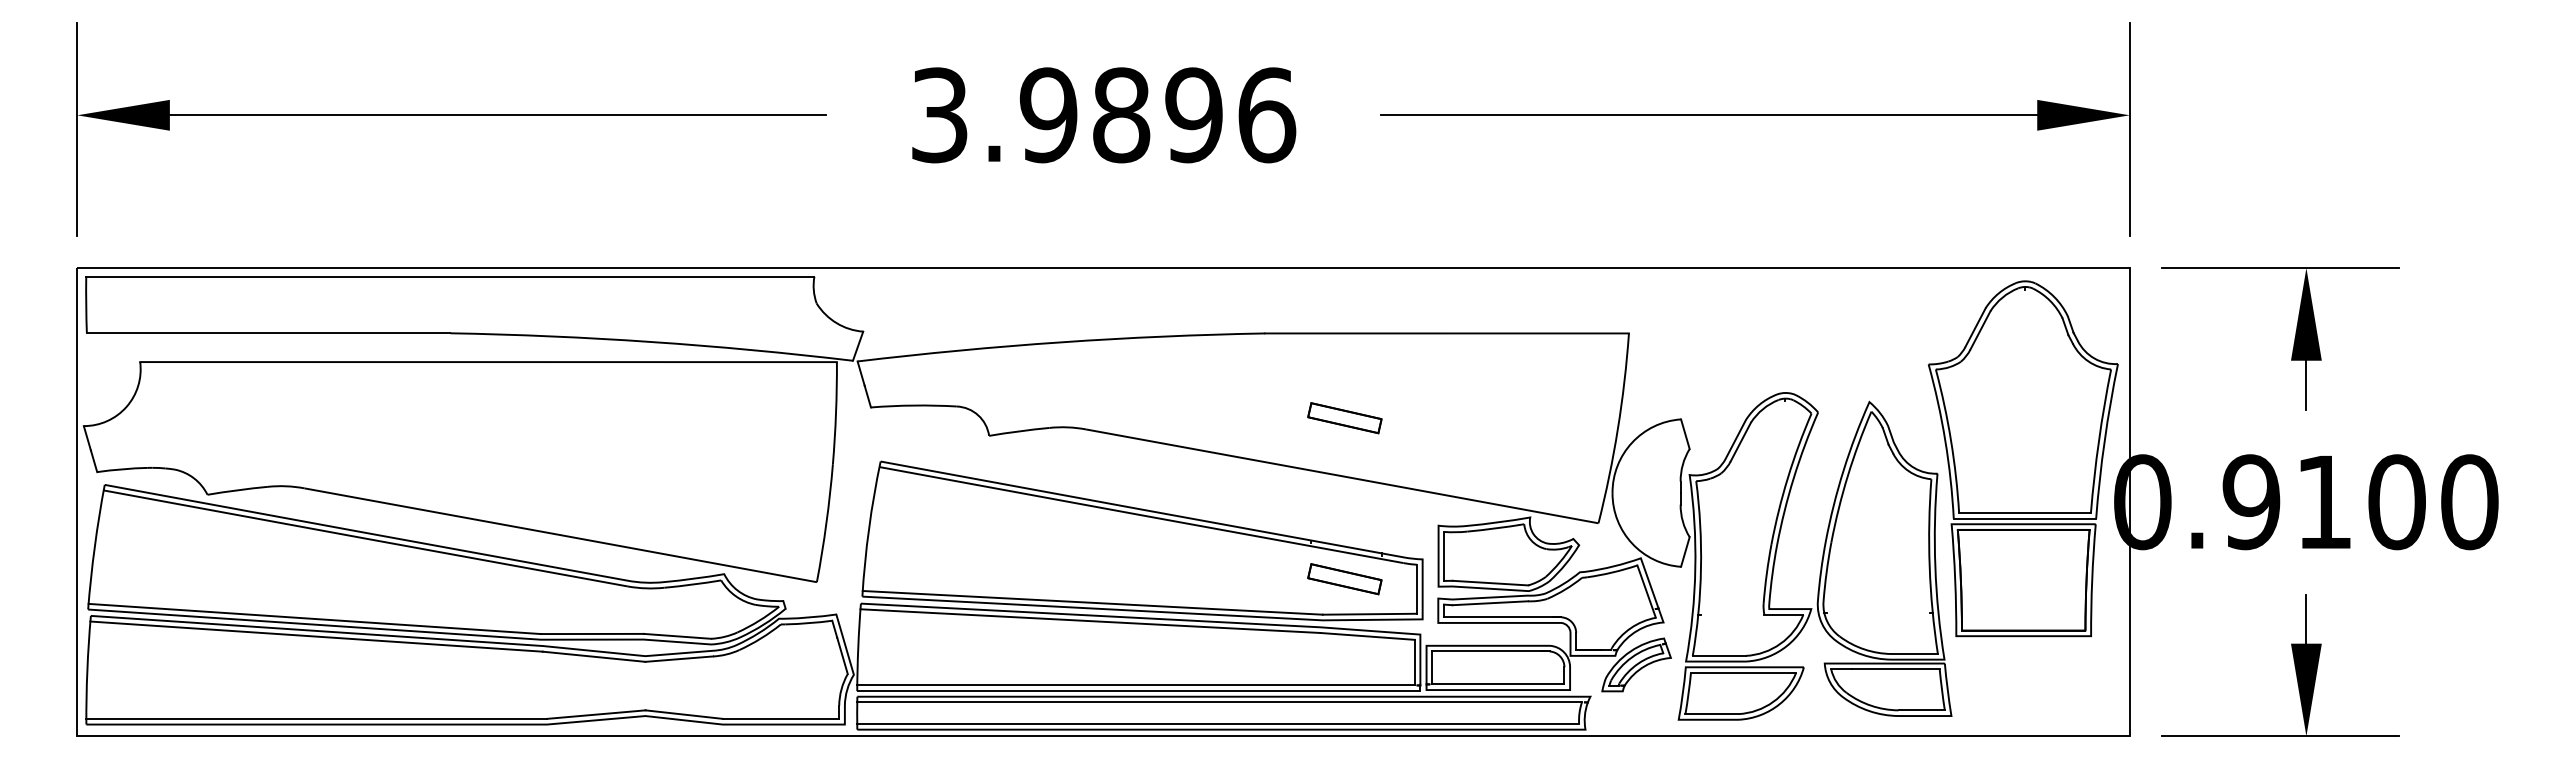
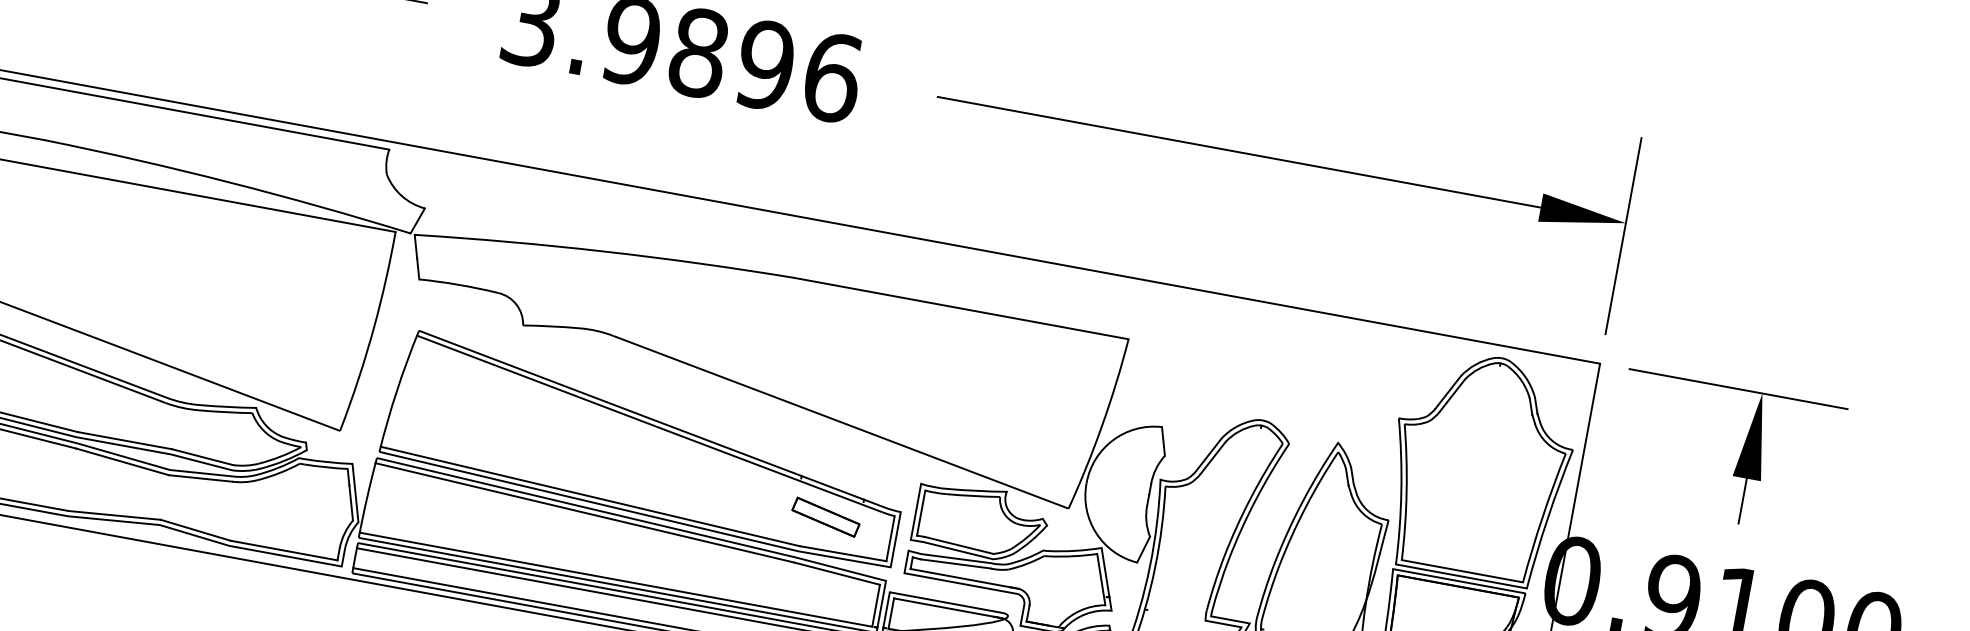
part: (1344, 418) -> (852, 369), removed

